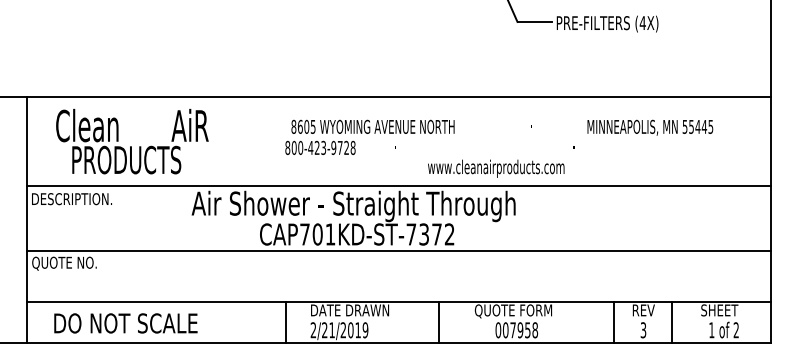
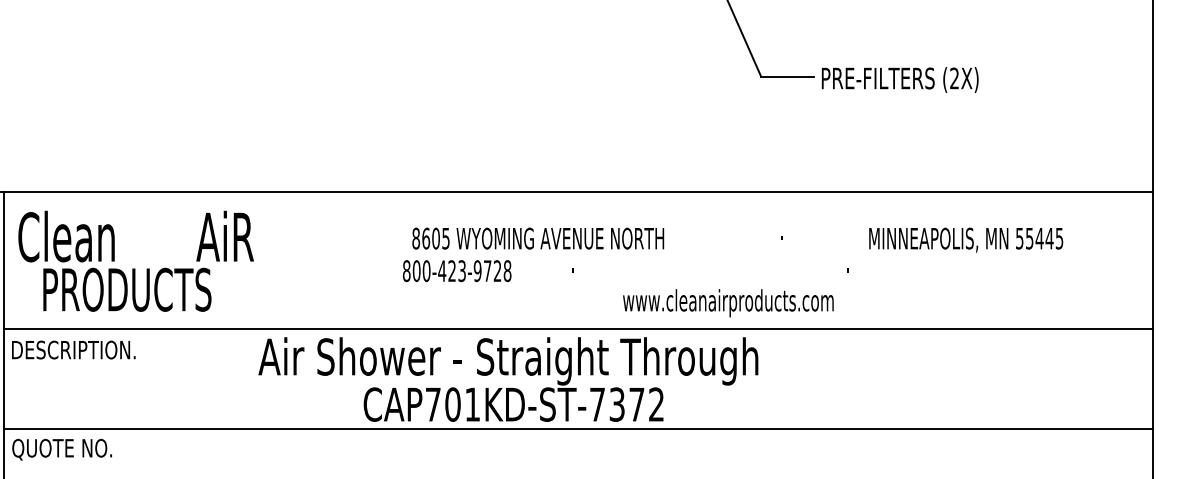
text: (642, 22) -> (954, 77), (4X) -> (2X)
text: (132, 141) -> (136, 261), moved

